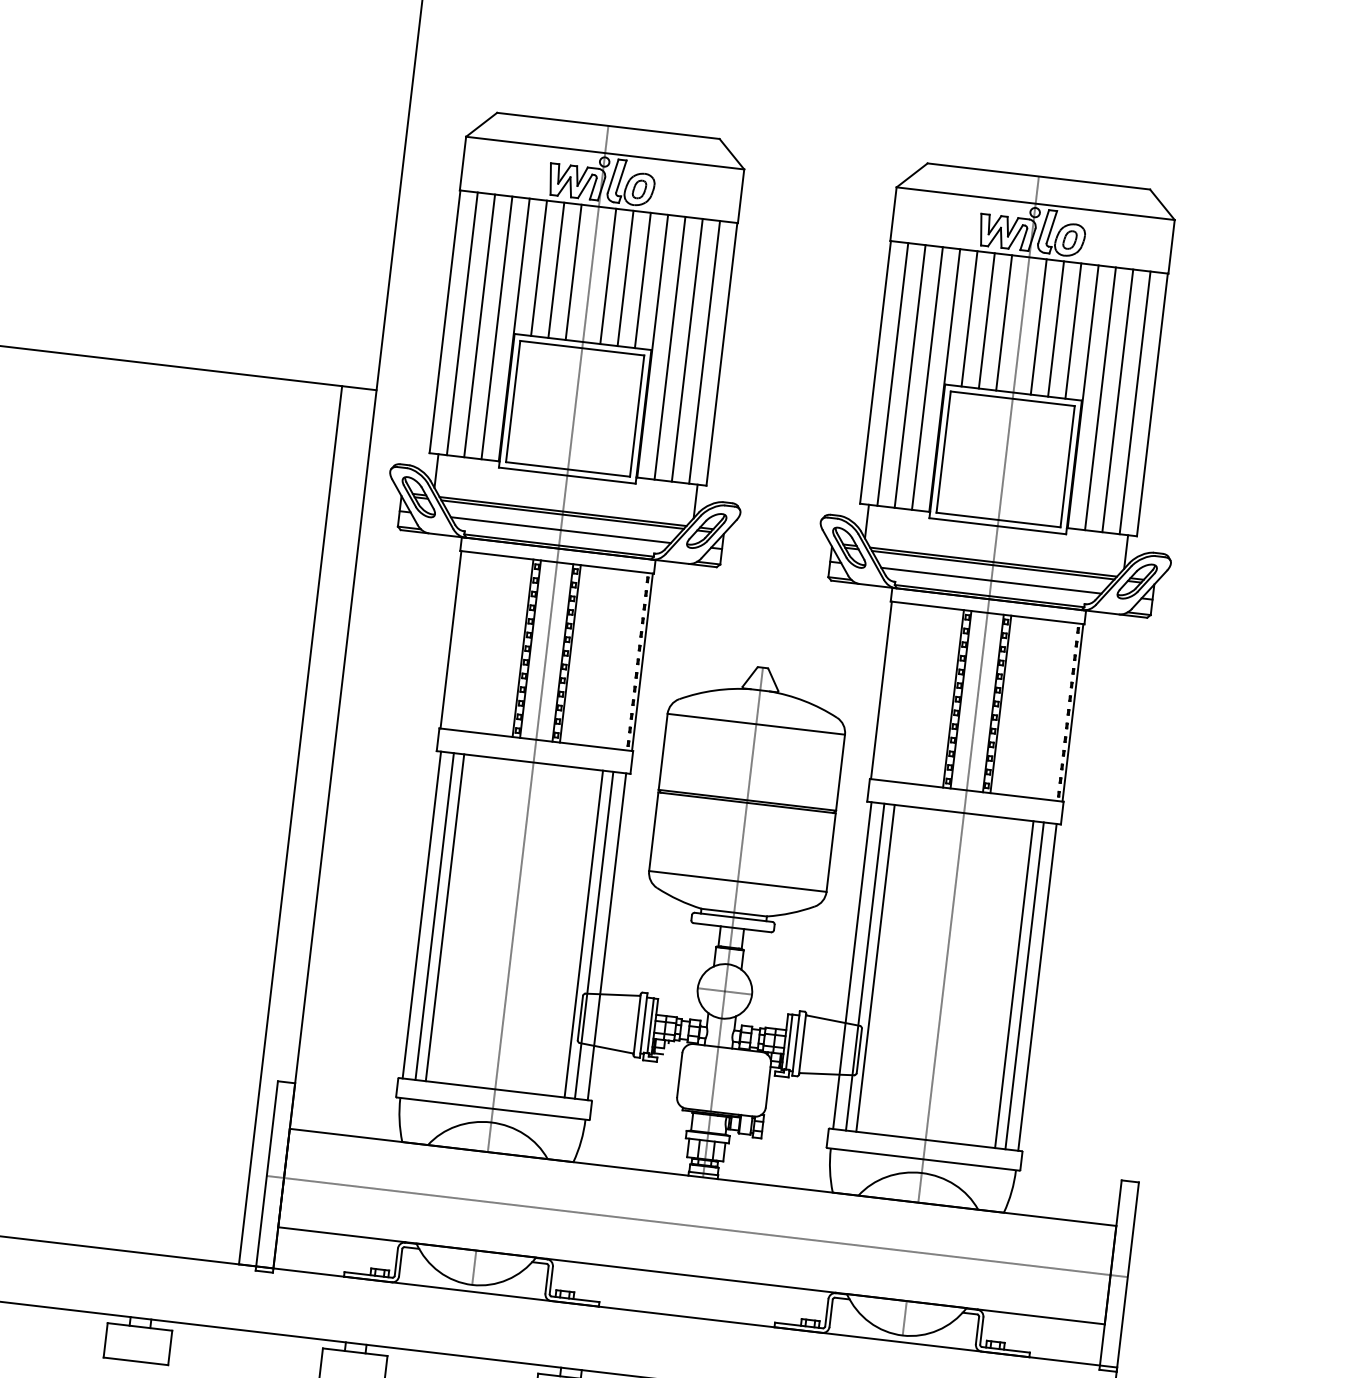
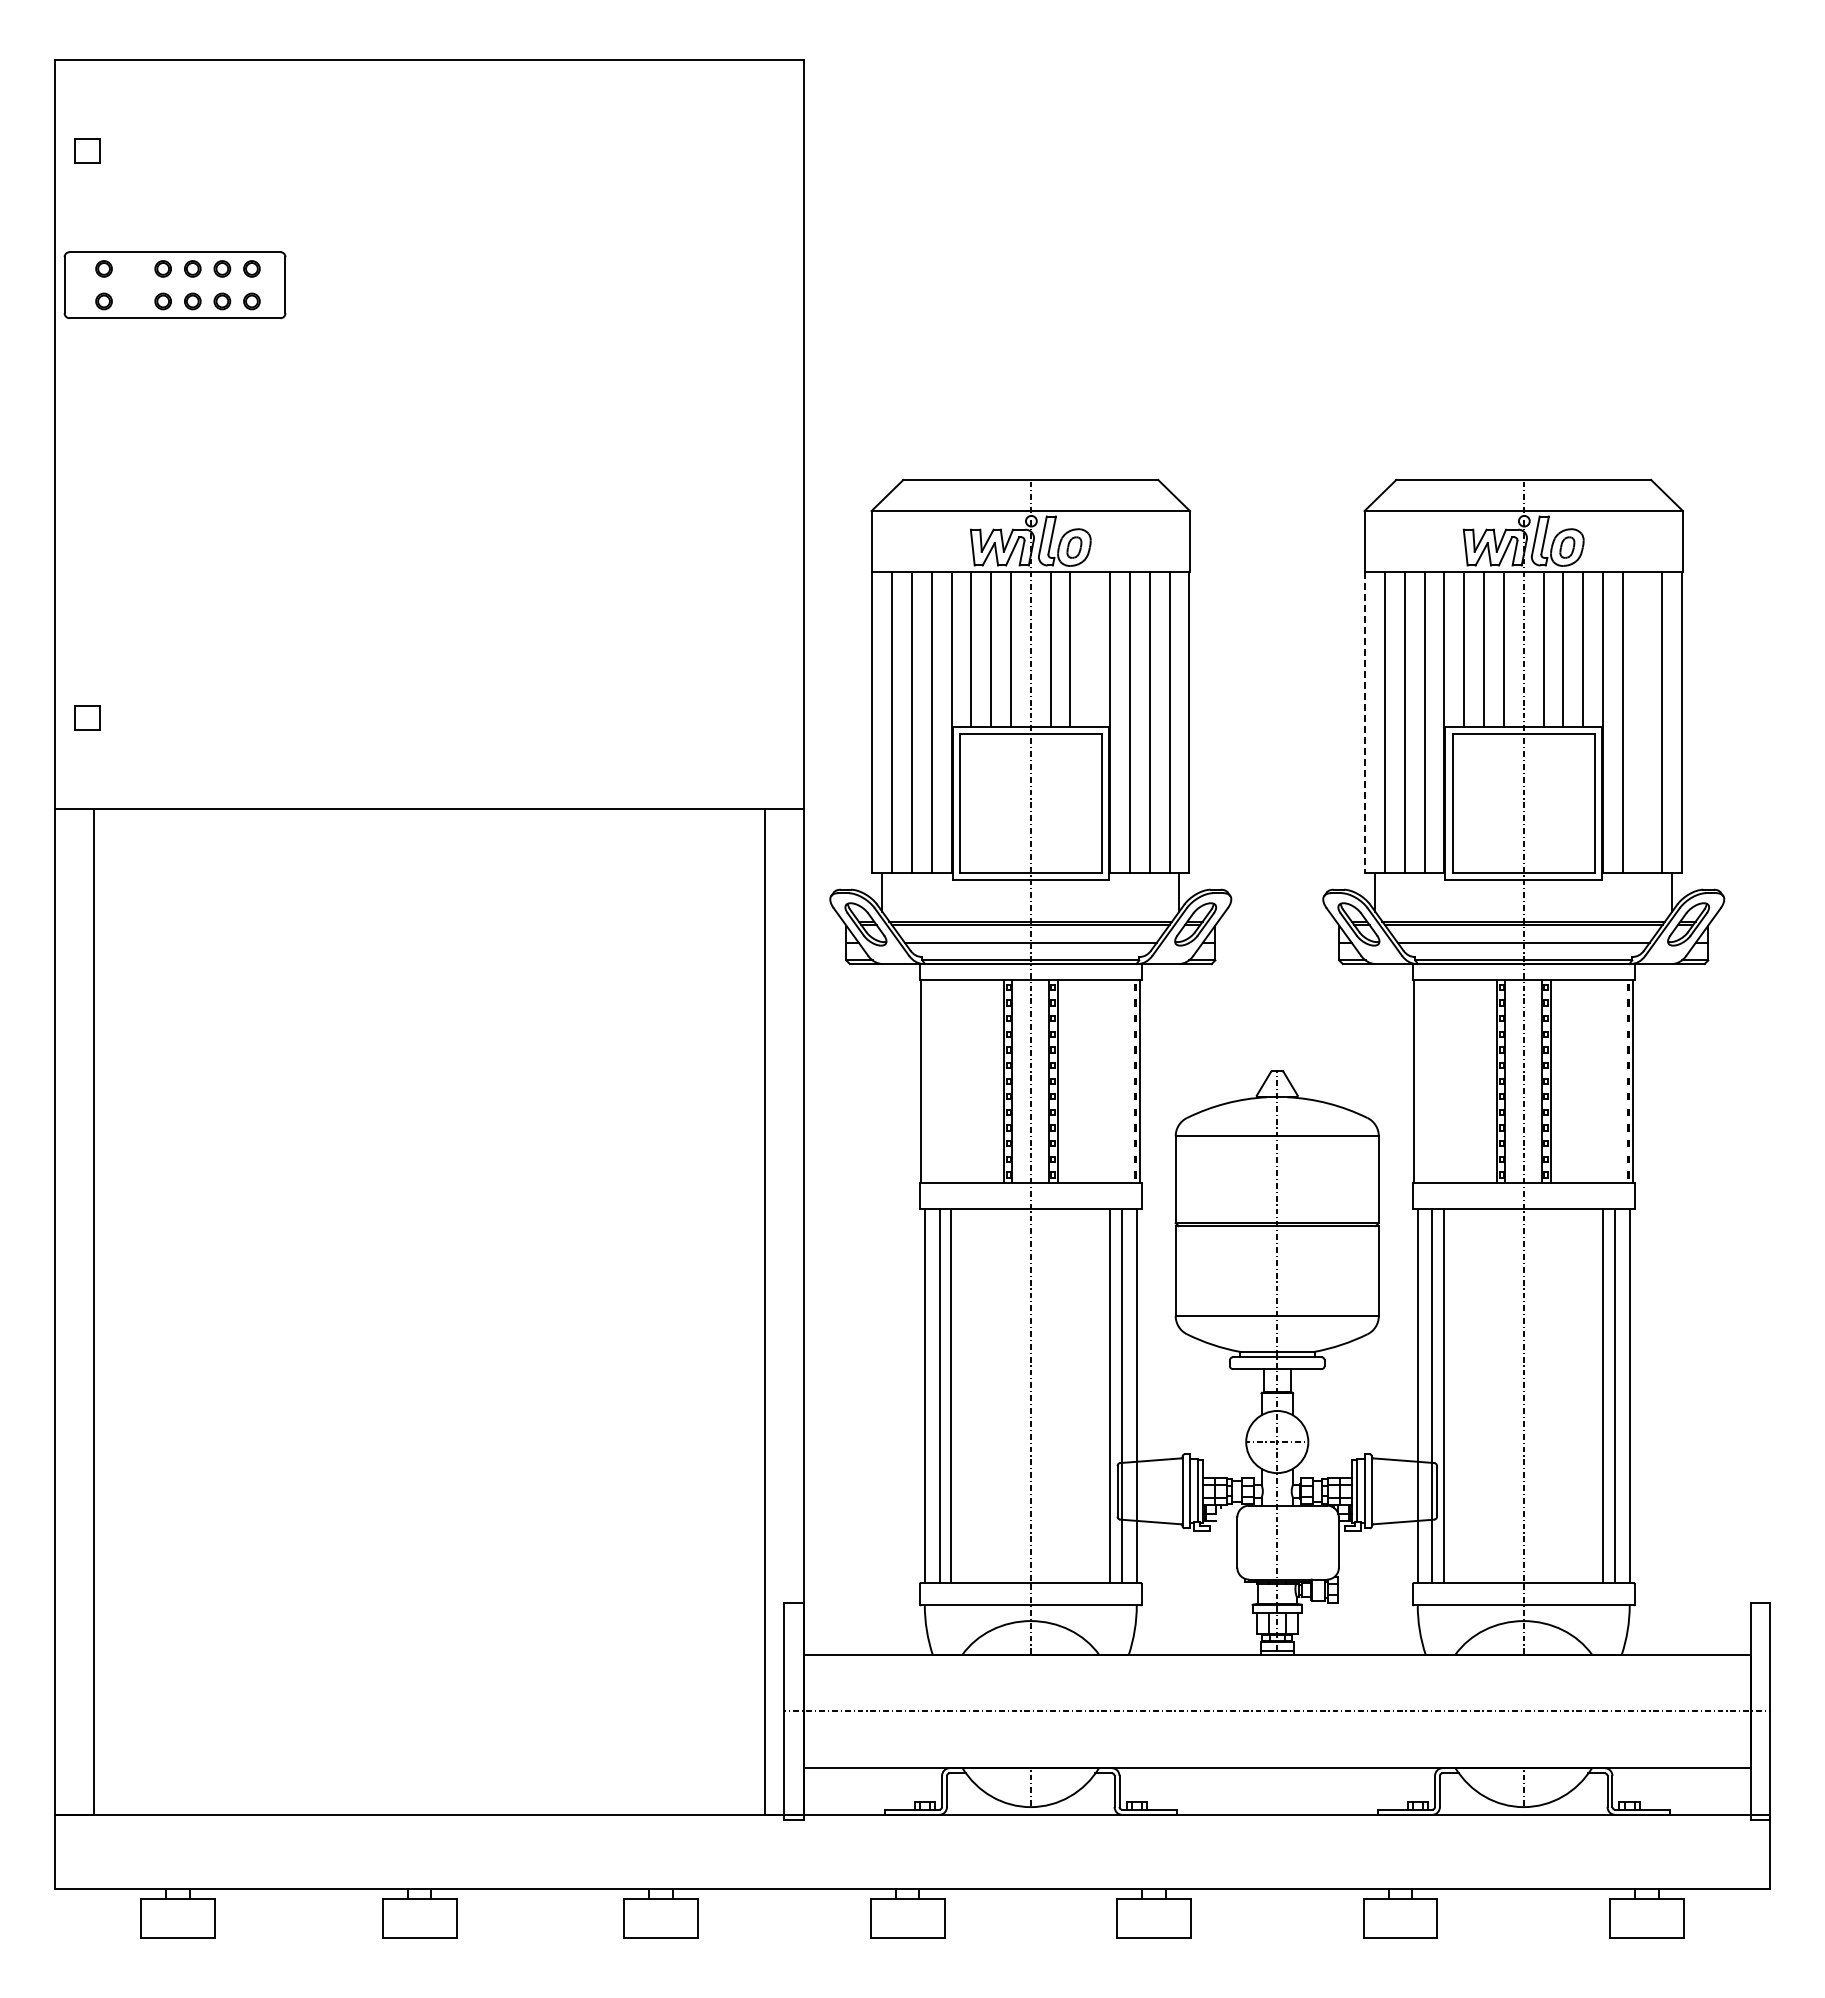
line: (643, 280) -> (1090, 649), removed
line: (875, 372) -> (1365, 723), solid -> dashed
line: (1117, 400) -> (1642, 722), removed

